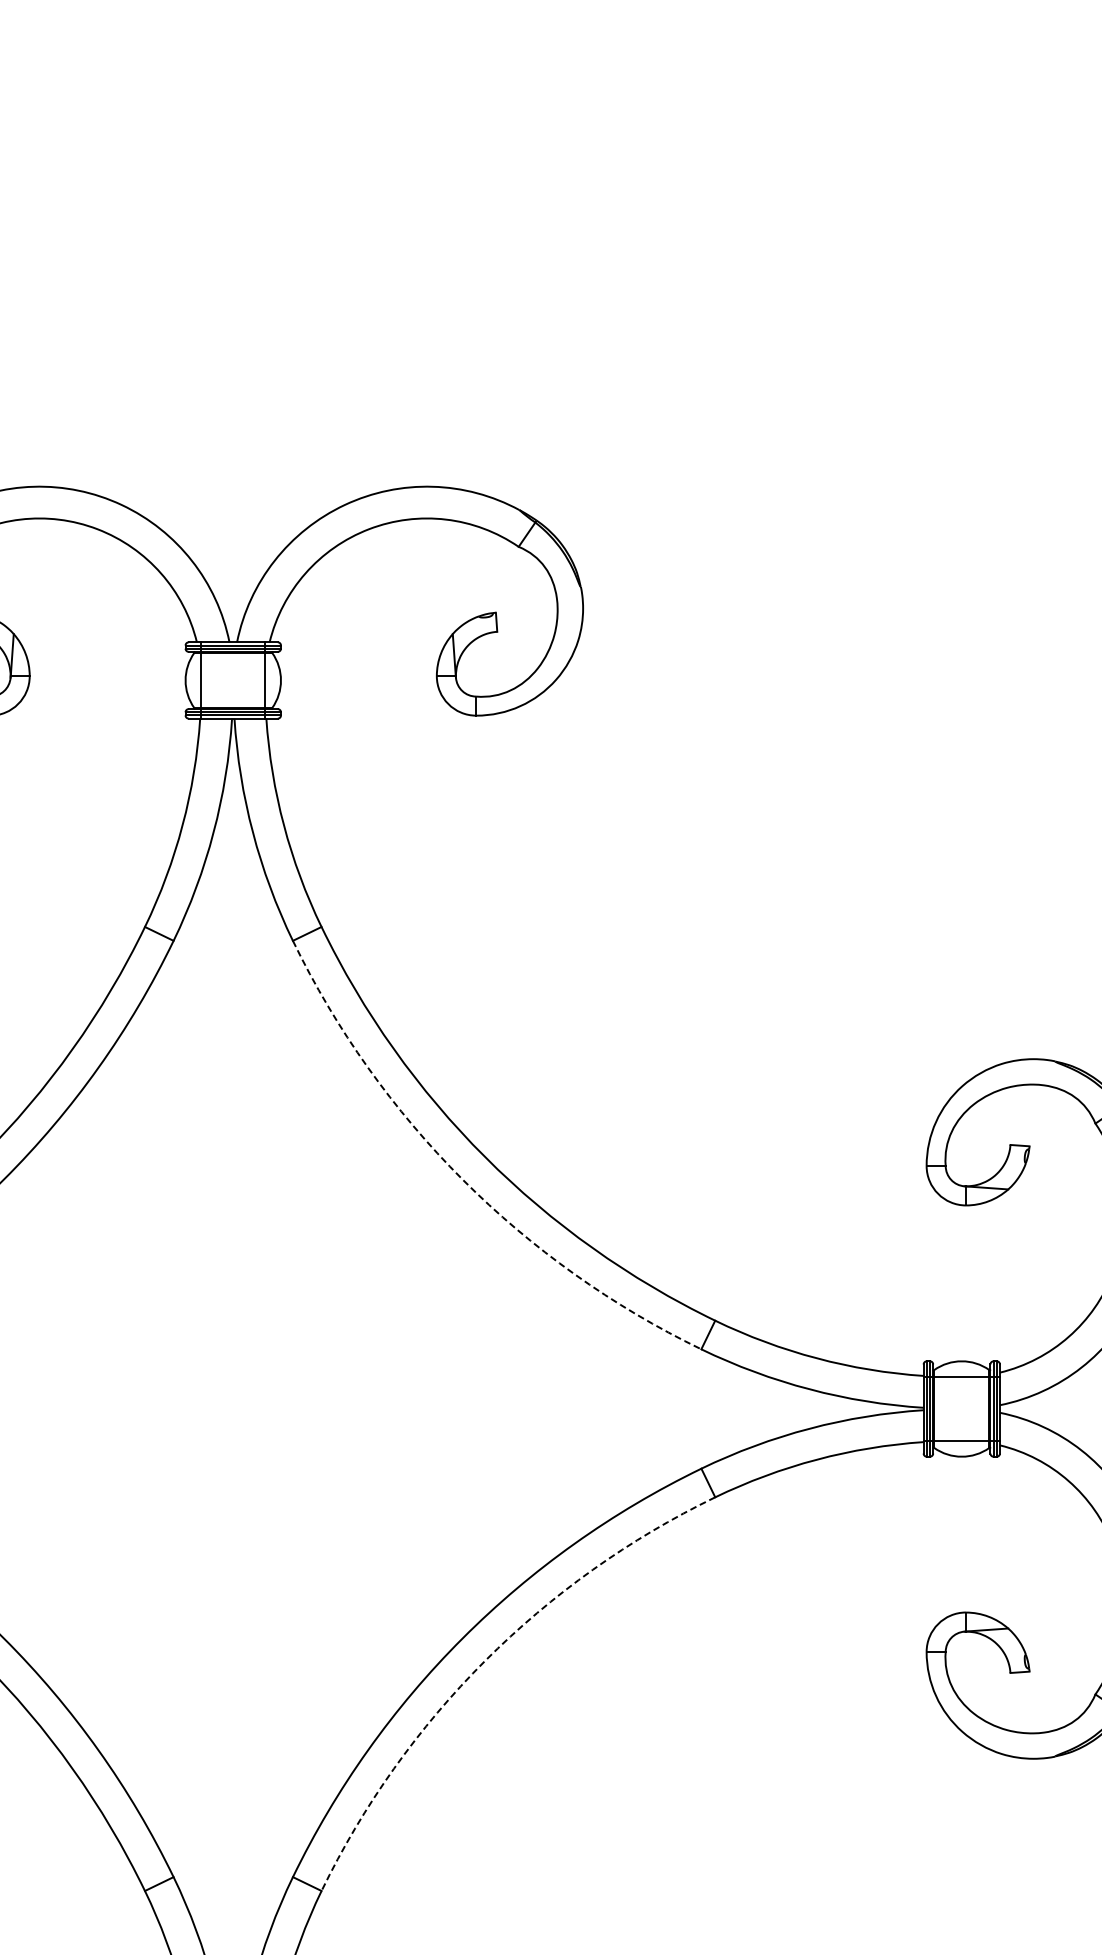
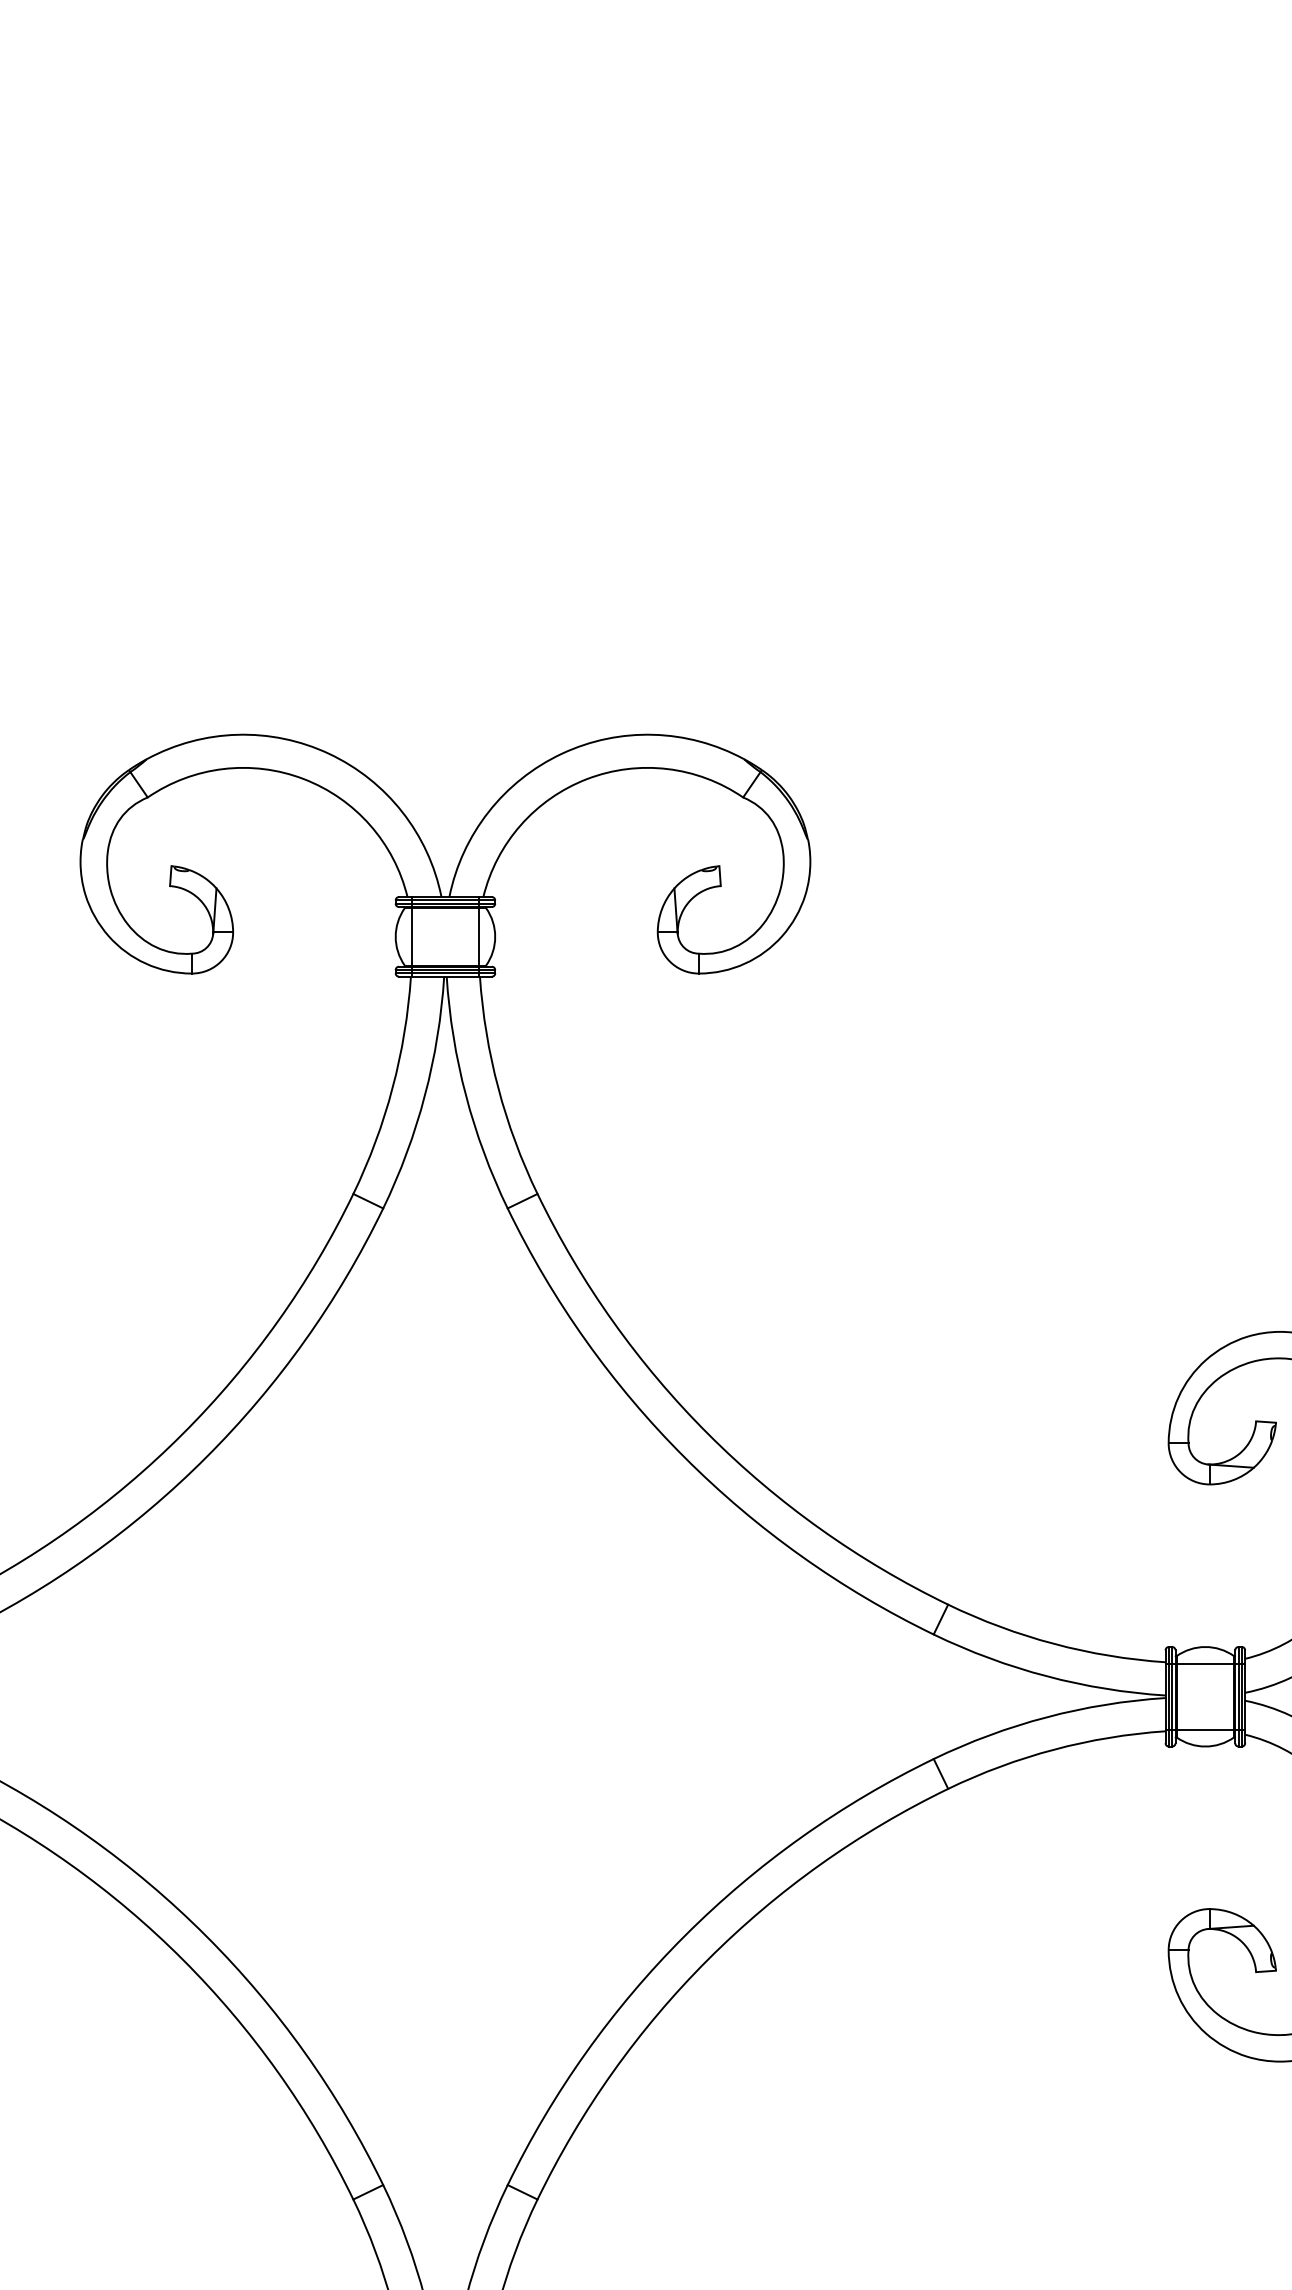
arc: (462, 1179) -> (684, 1457), dashed -> solid
arc: (485, 1660) -> (708, 1959), dashed -> solid

